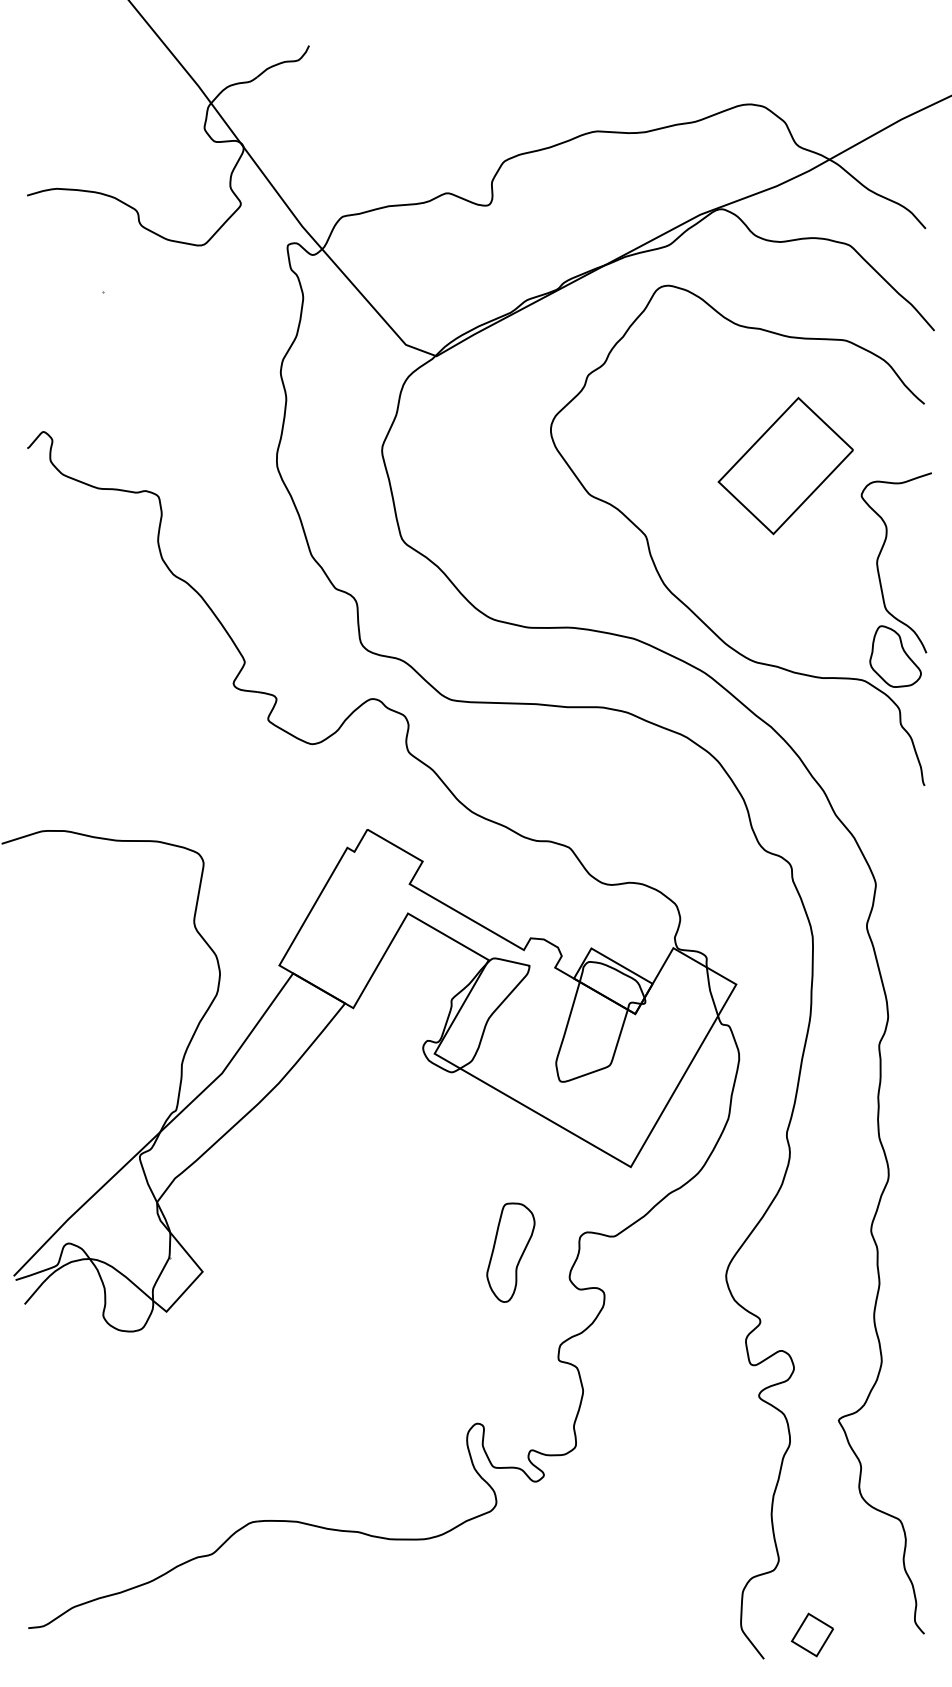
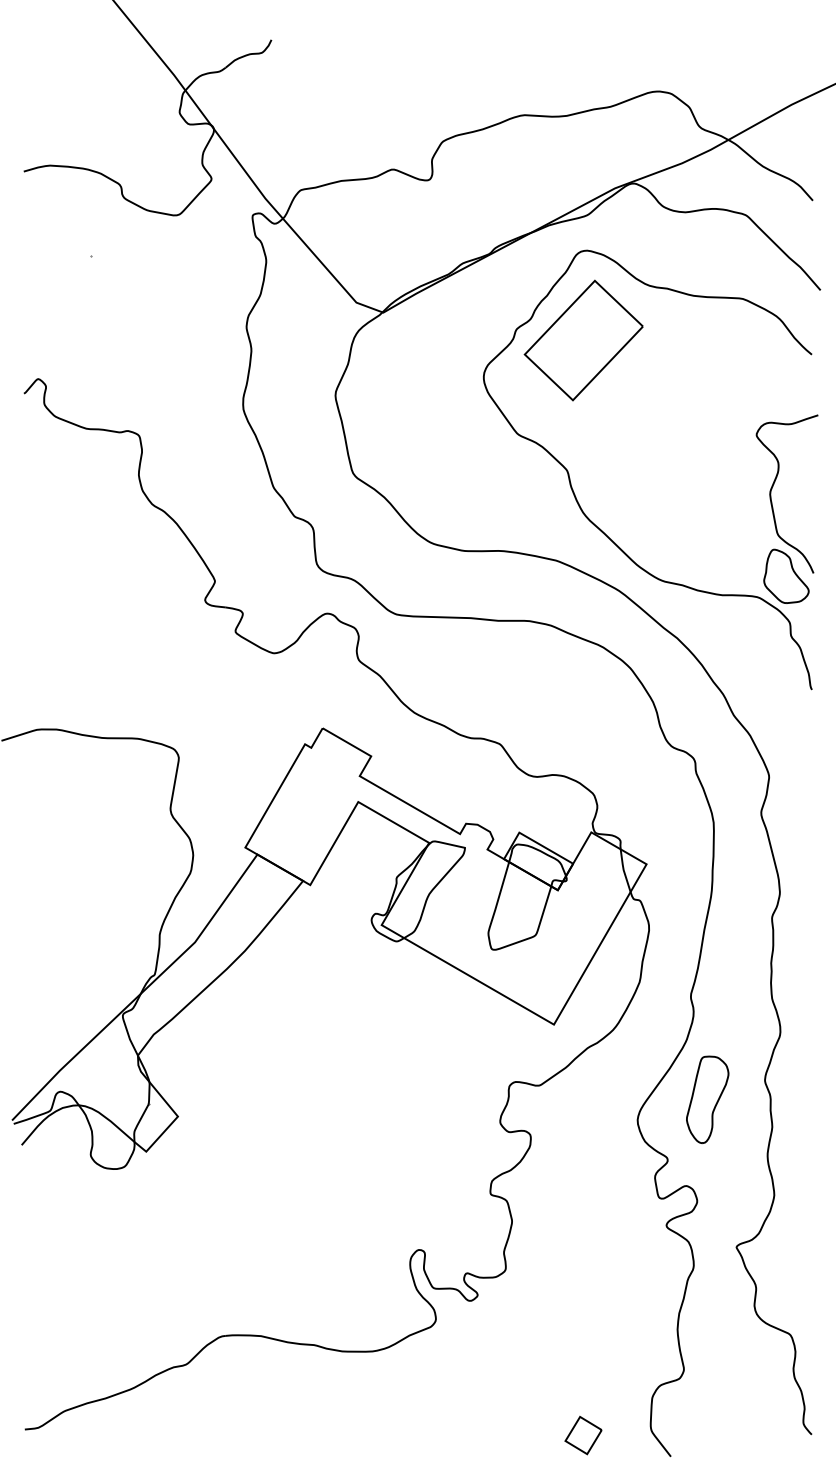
part: (785, 465) -> (583, 340), moved
part: (510, 1252) -> (707, 1099), moved
part: (811, 1634) -> (582, 1435), moved

